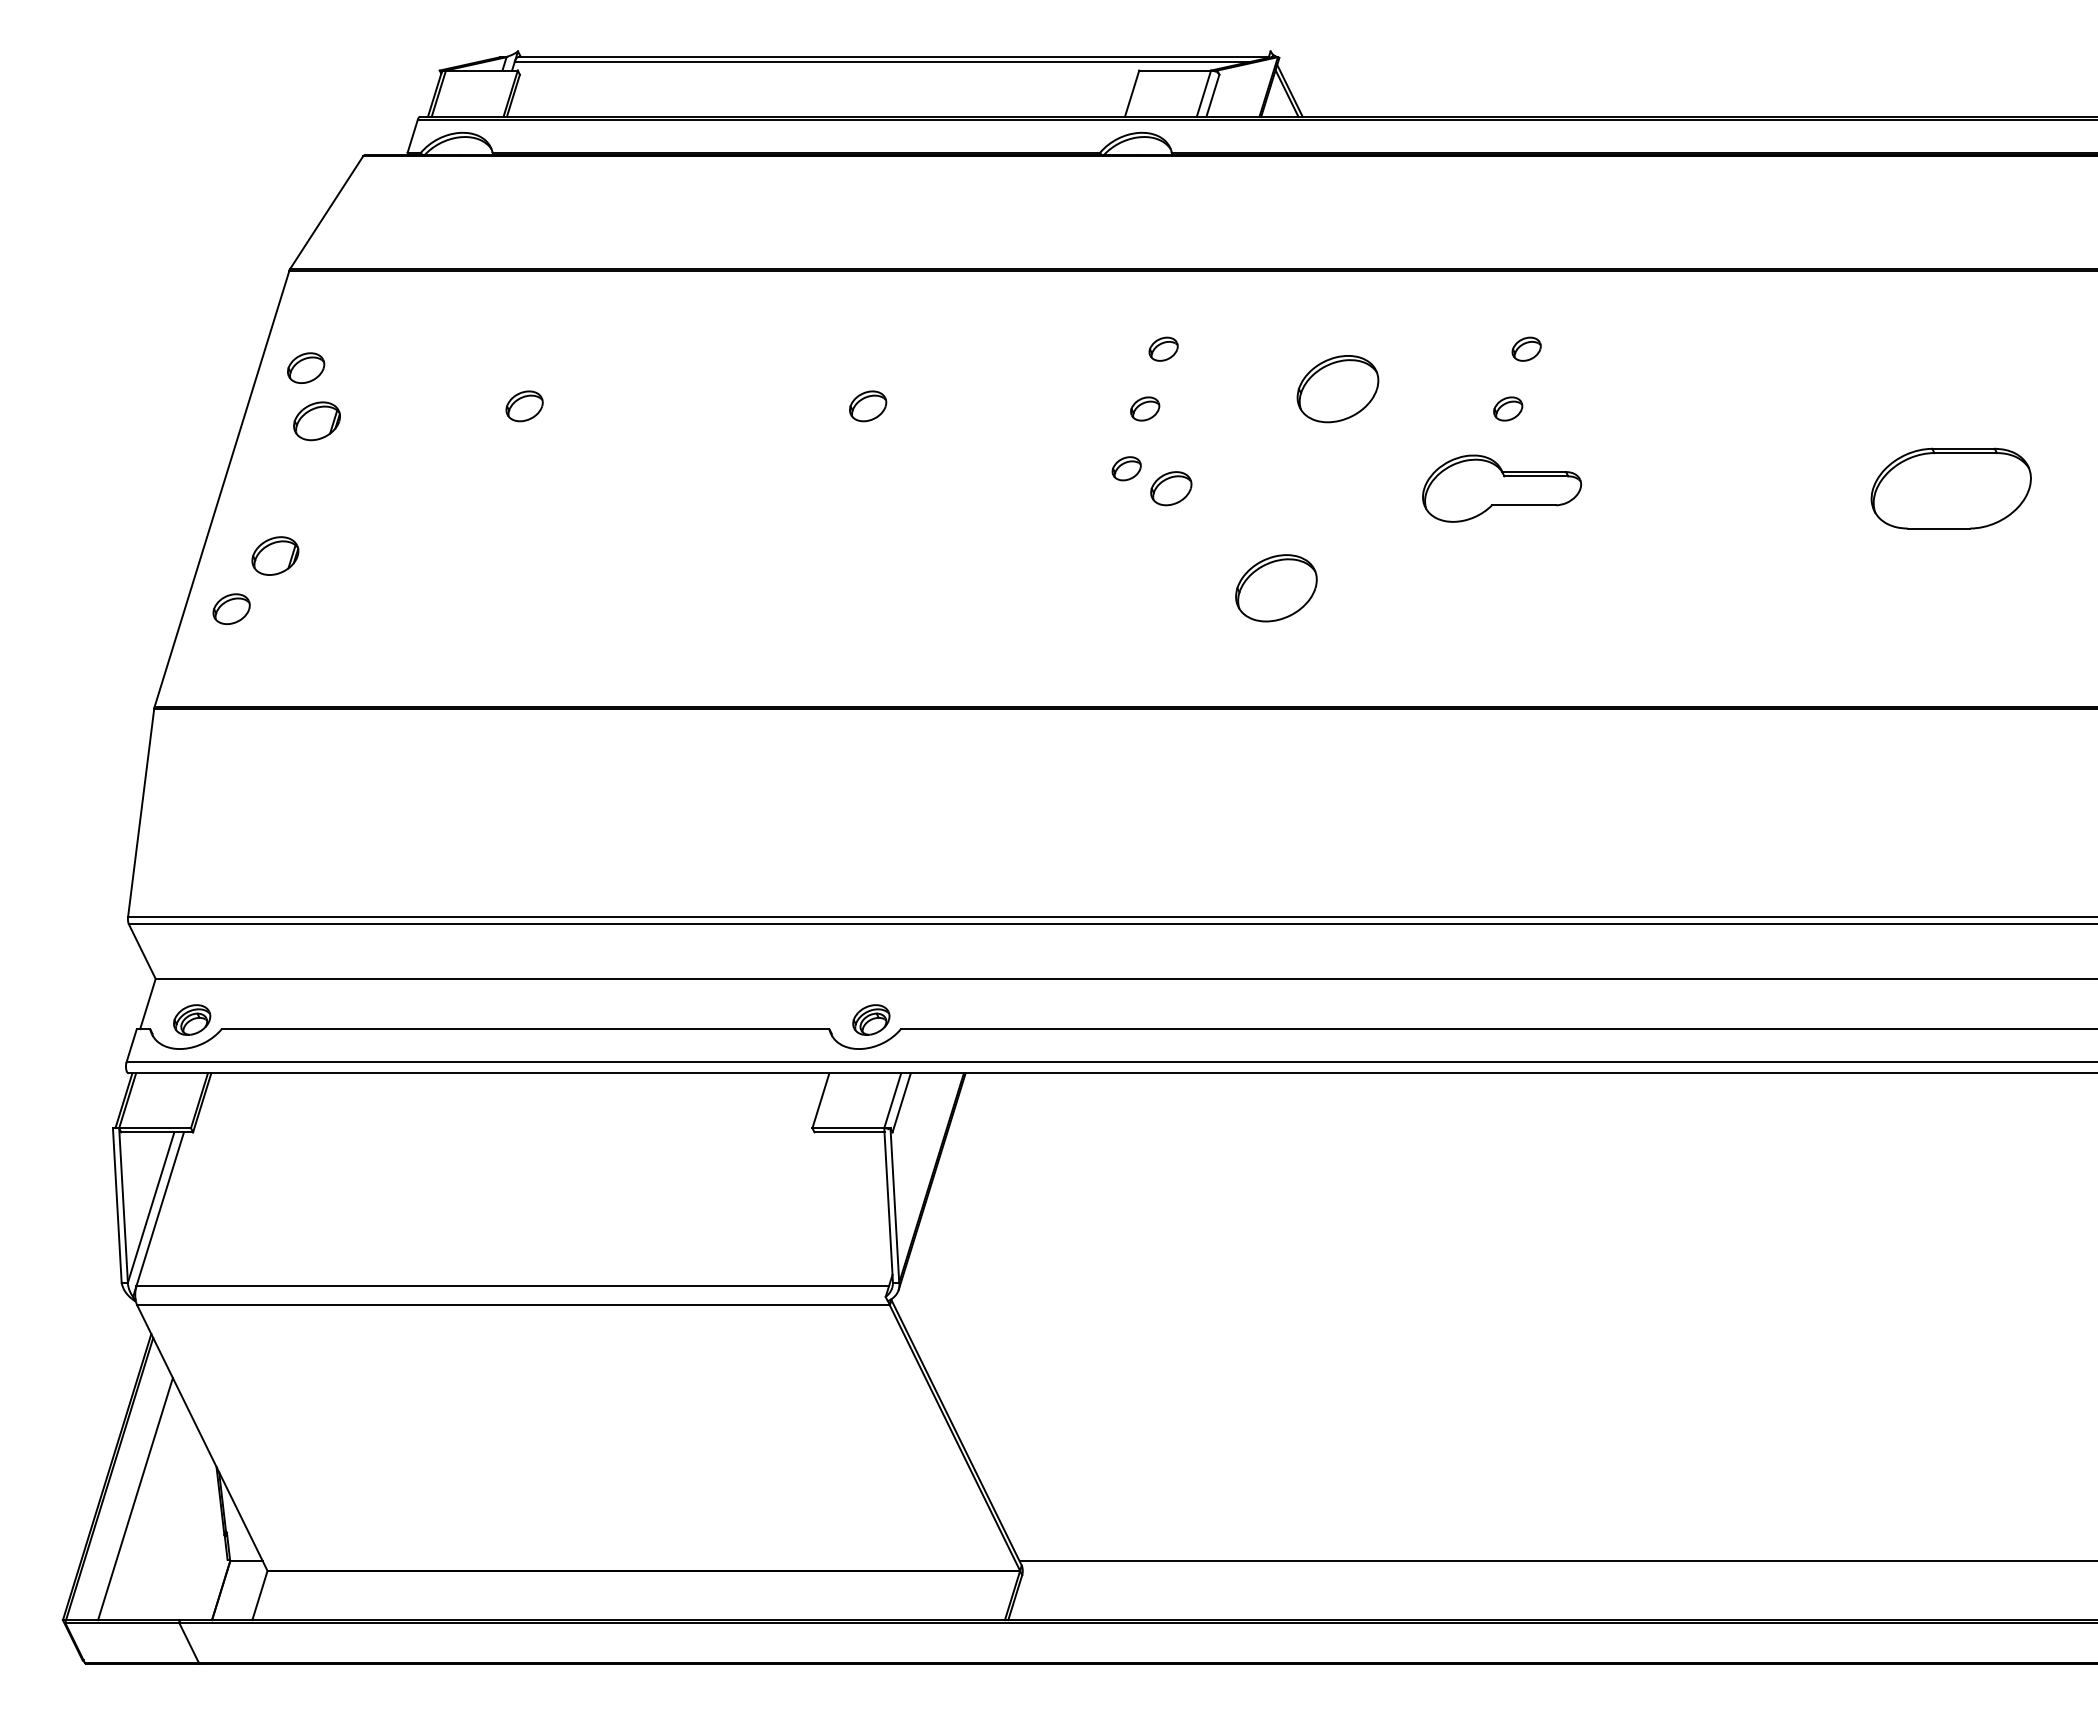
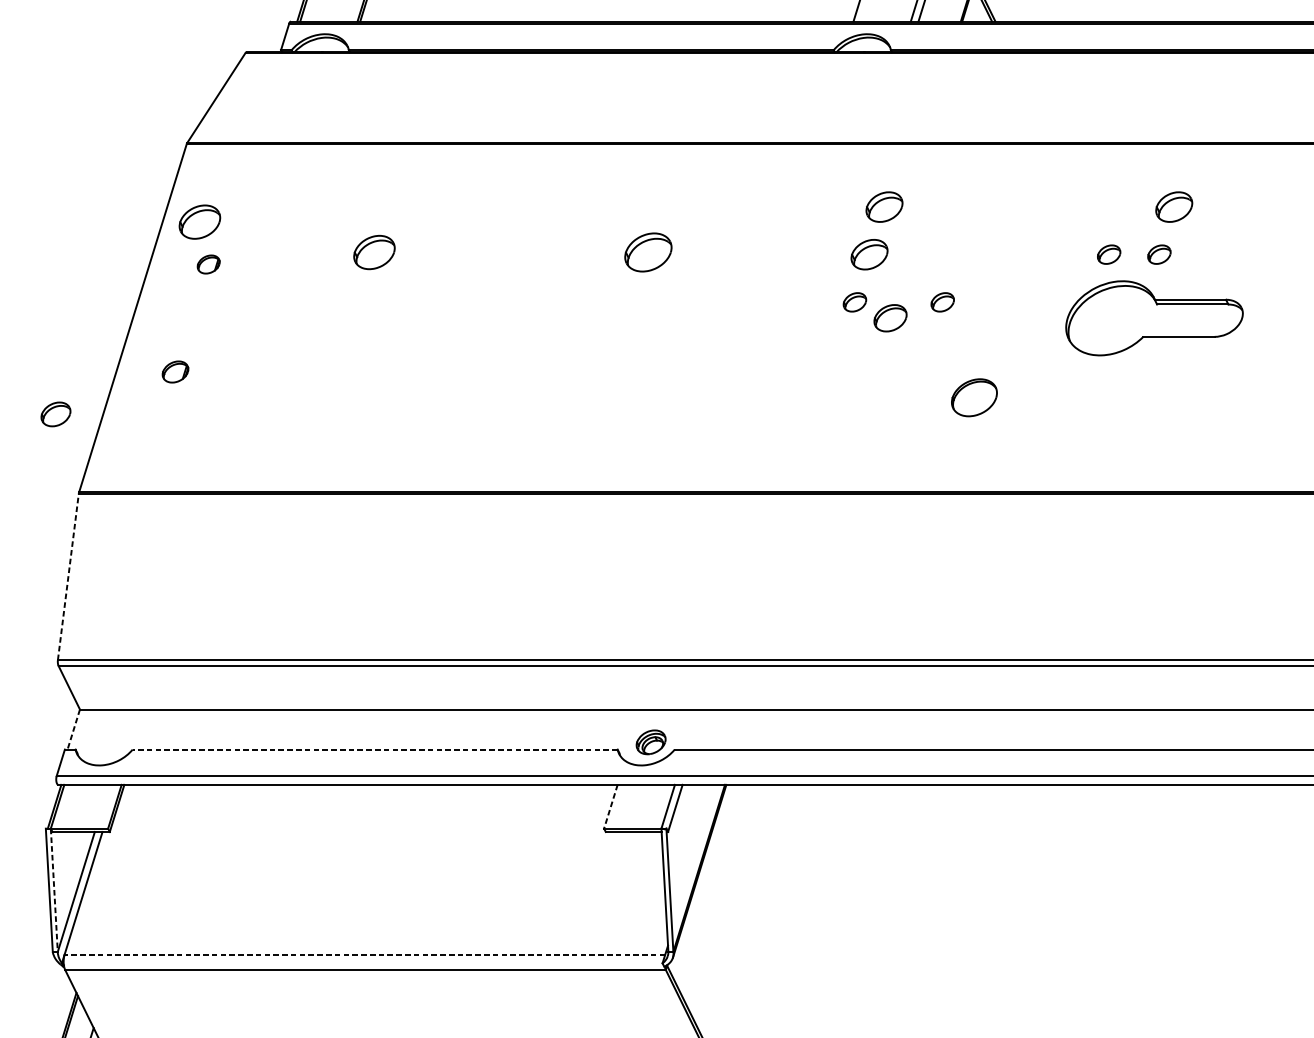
part: (1163, 348) -> (884, 206), size x1.6
part: (1526, 348) -> (1174, 206), size x1.6
part: (306, 367) -> (200, 221), size x1.4
part: (1337, 389) -> (1023, 239), removed
part: (524, 406) -> (374, 252), size x1.4
part: (868, 406) -> (648, 252), size x1.6
part: (1145, 408) -> (869, 254), size x1.6
part: (1445, 408) -> (1109, 254), added
part: (316, 421) -> (208, 264), size x0.6
part: (1236, 468) -> (942, 302), added
part: (1501, 488) -> (1154, 318), size x1.4
part: (275, 555) -> (175, 371), size x0.7
part: (1276, 588) -> (974, 397), size x0.7
part: (231, 608) -> (55, 413), moved
line: (141, 813) -> (68, 577), solid -> dashed
line: (147, 1004) -> (73, 729), solid -> dashed
part: (192, 1019) -> (109, 741), removed
line: (525, 1029) -> (375, 749), solid -> dashed
line: (820, 1100) -> (610, 806), solid -> dashed
line: (123, 1205) -> (54, 890), solid -> dashed
line: (512, 1286) -> (364, 954), solid -> dashed

